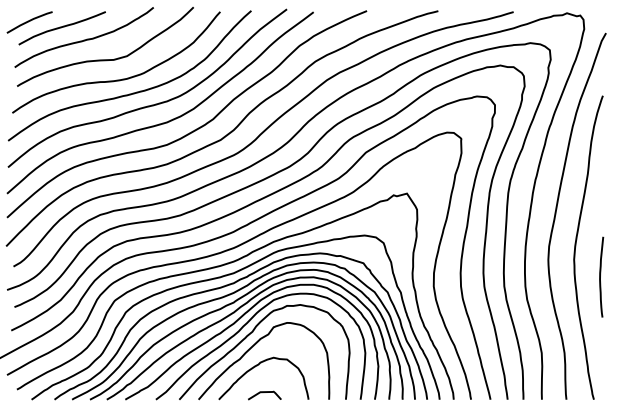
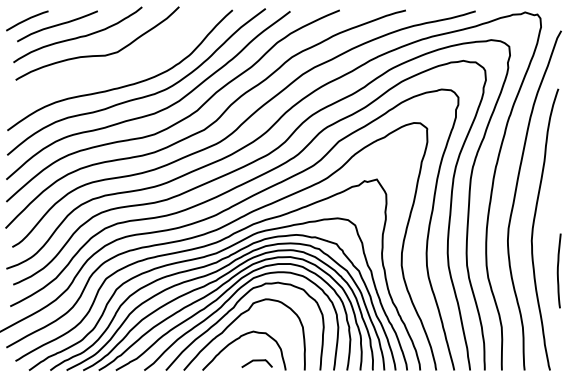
curve: (118, 79) -> (109, 73), removed
curve: (600, 276) -> (558, 270), moved
curve: (264, 393) -> (256, 361), moved

